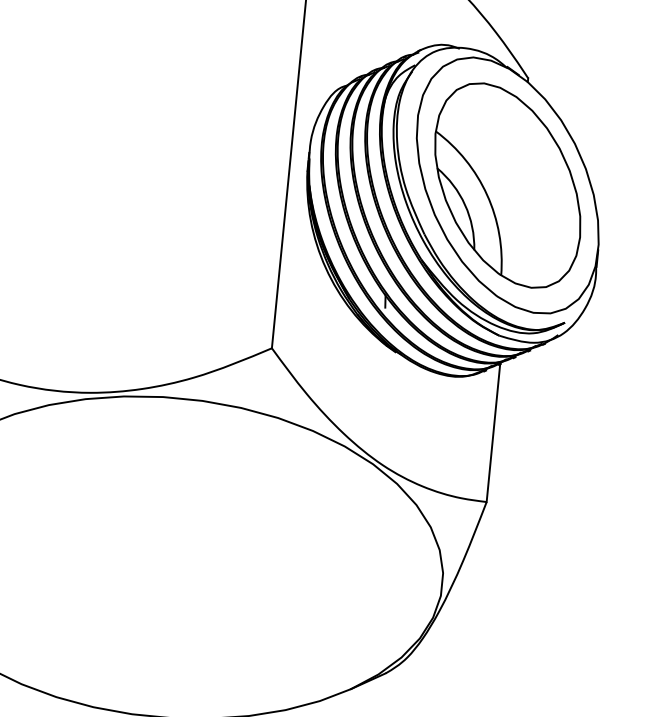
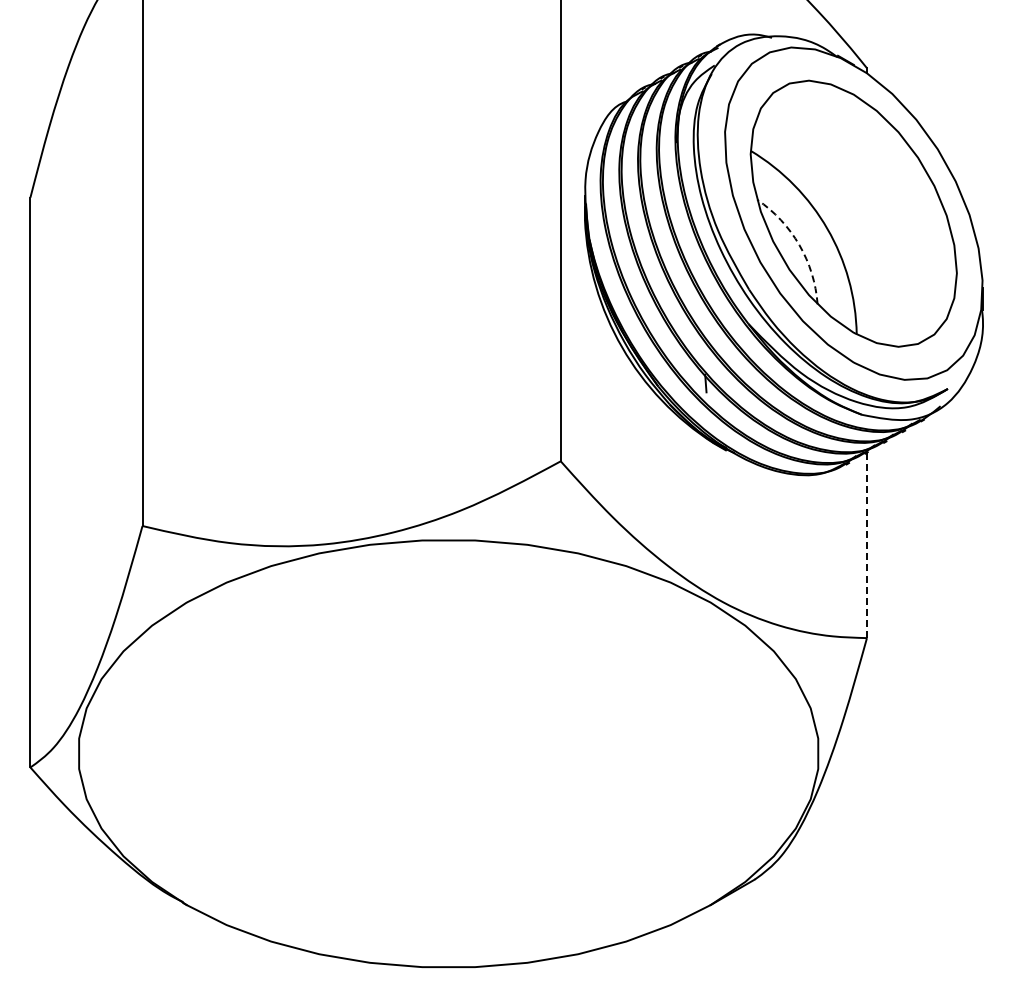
arc: (465, 205) -> (799, 245), solid -> dashed
line: (493, 433) -> (866, 545), solid -> dashed

